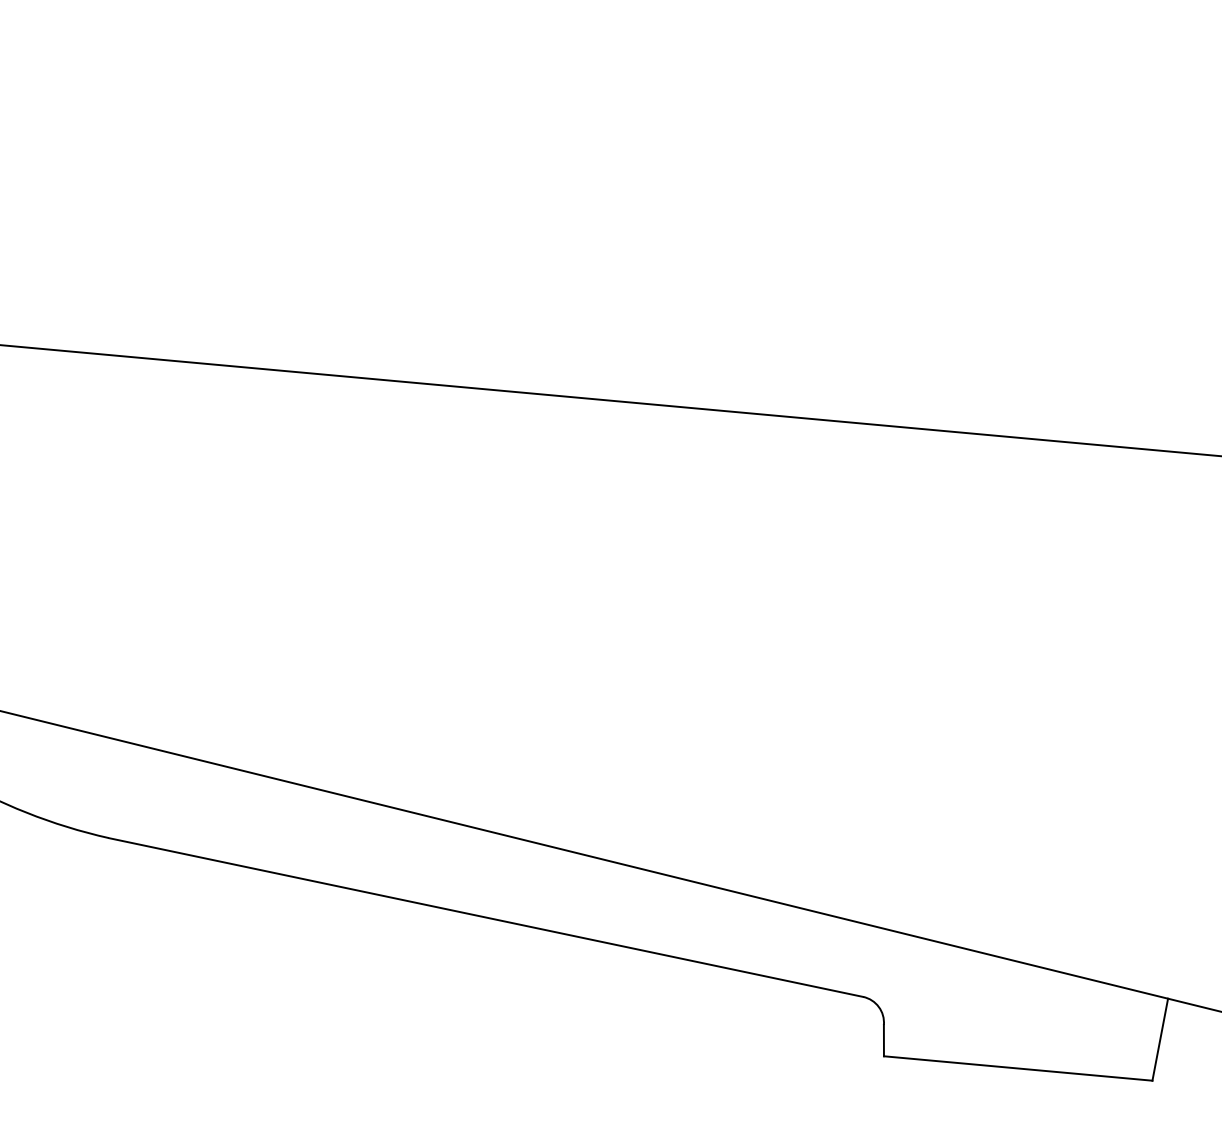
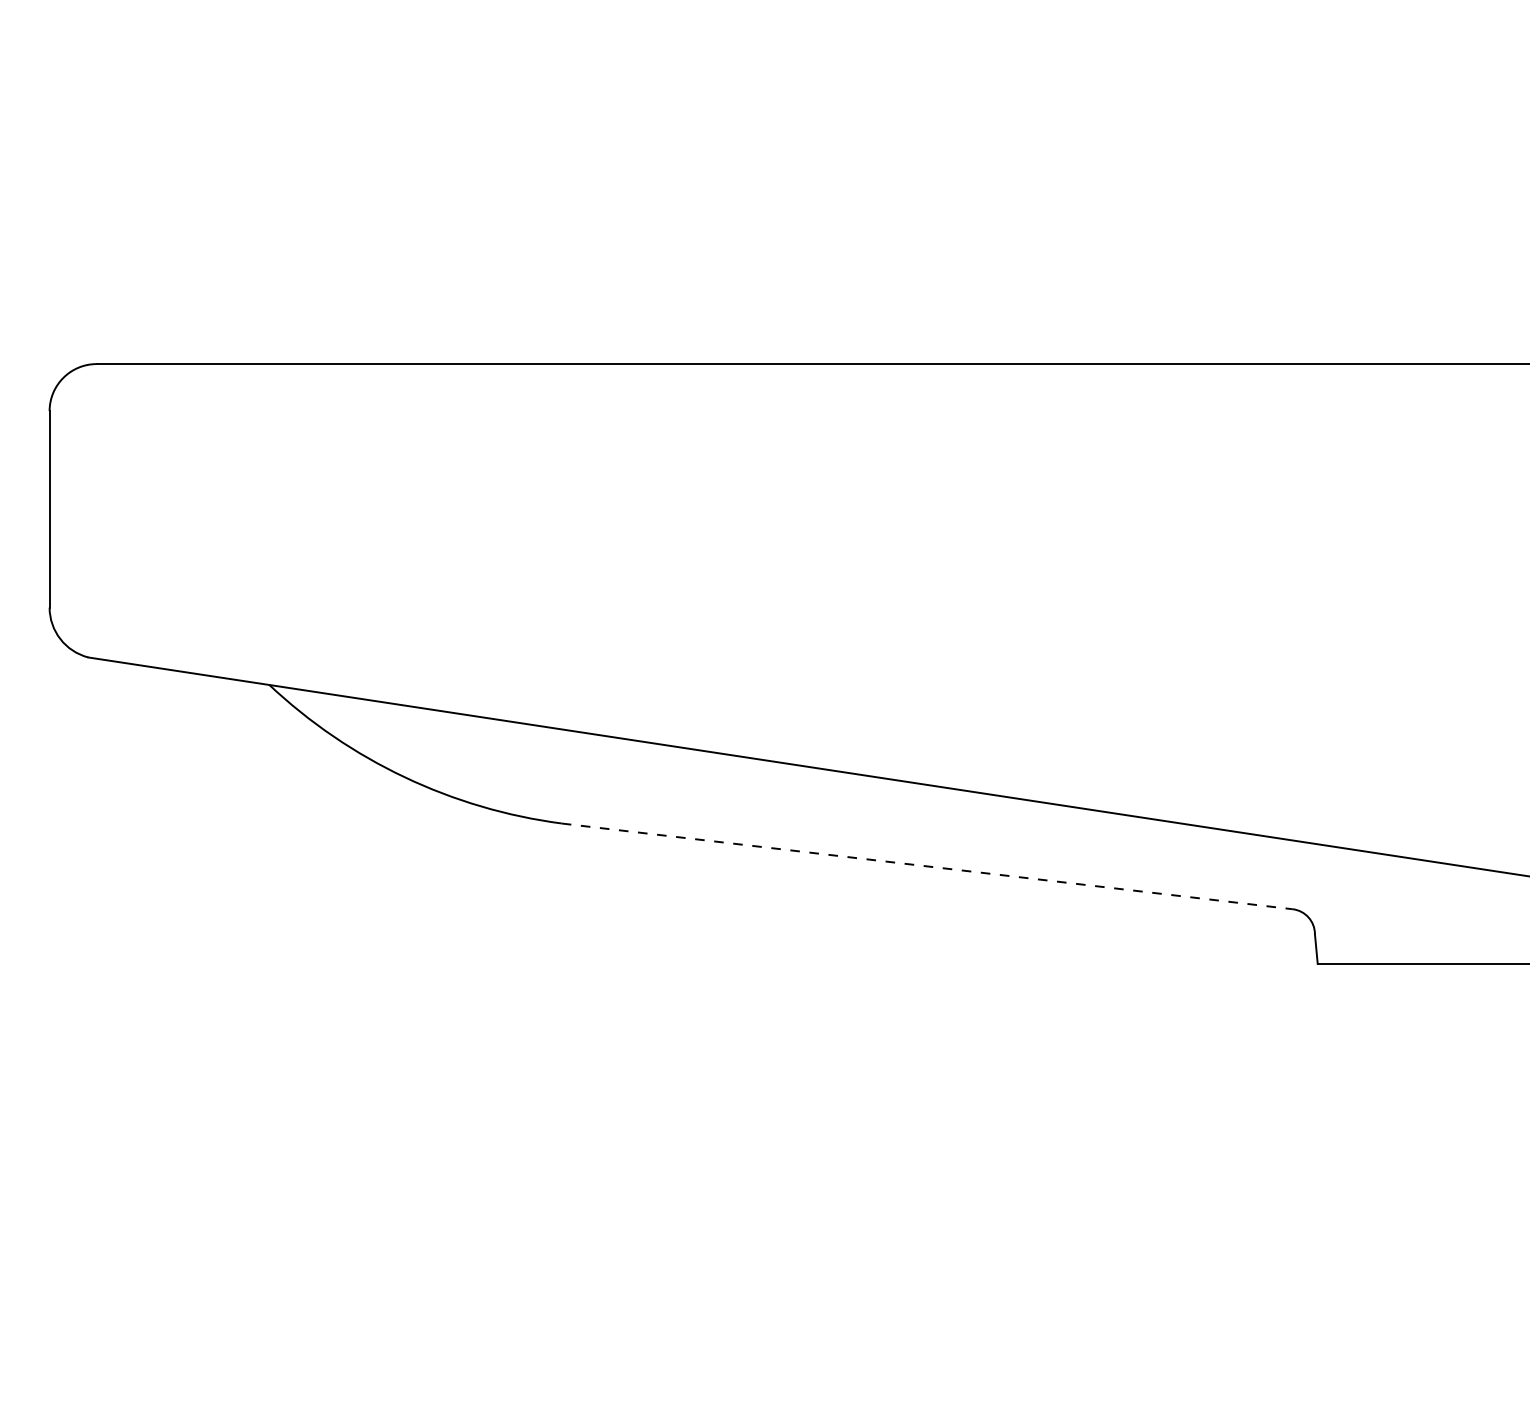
line: (486, 917) -> (927, 866), solid -> dashed

